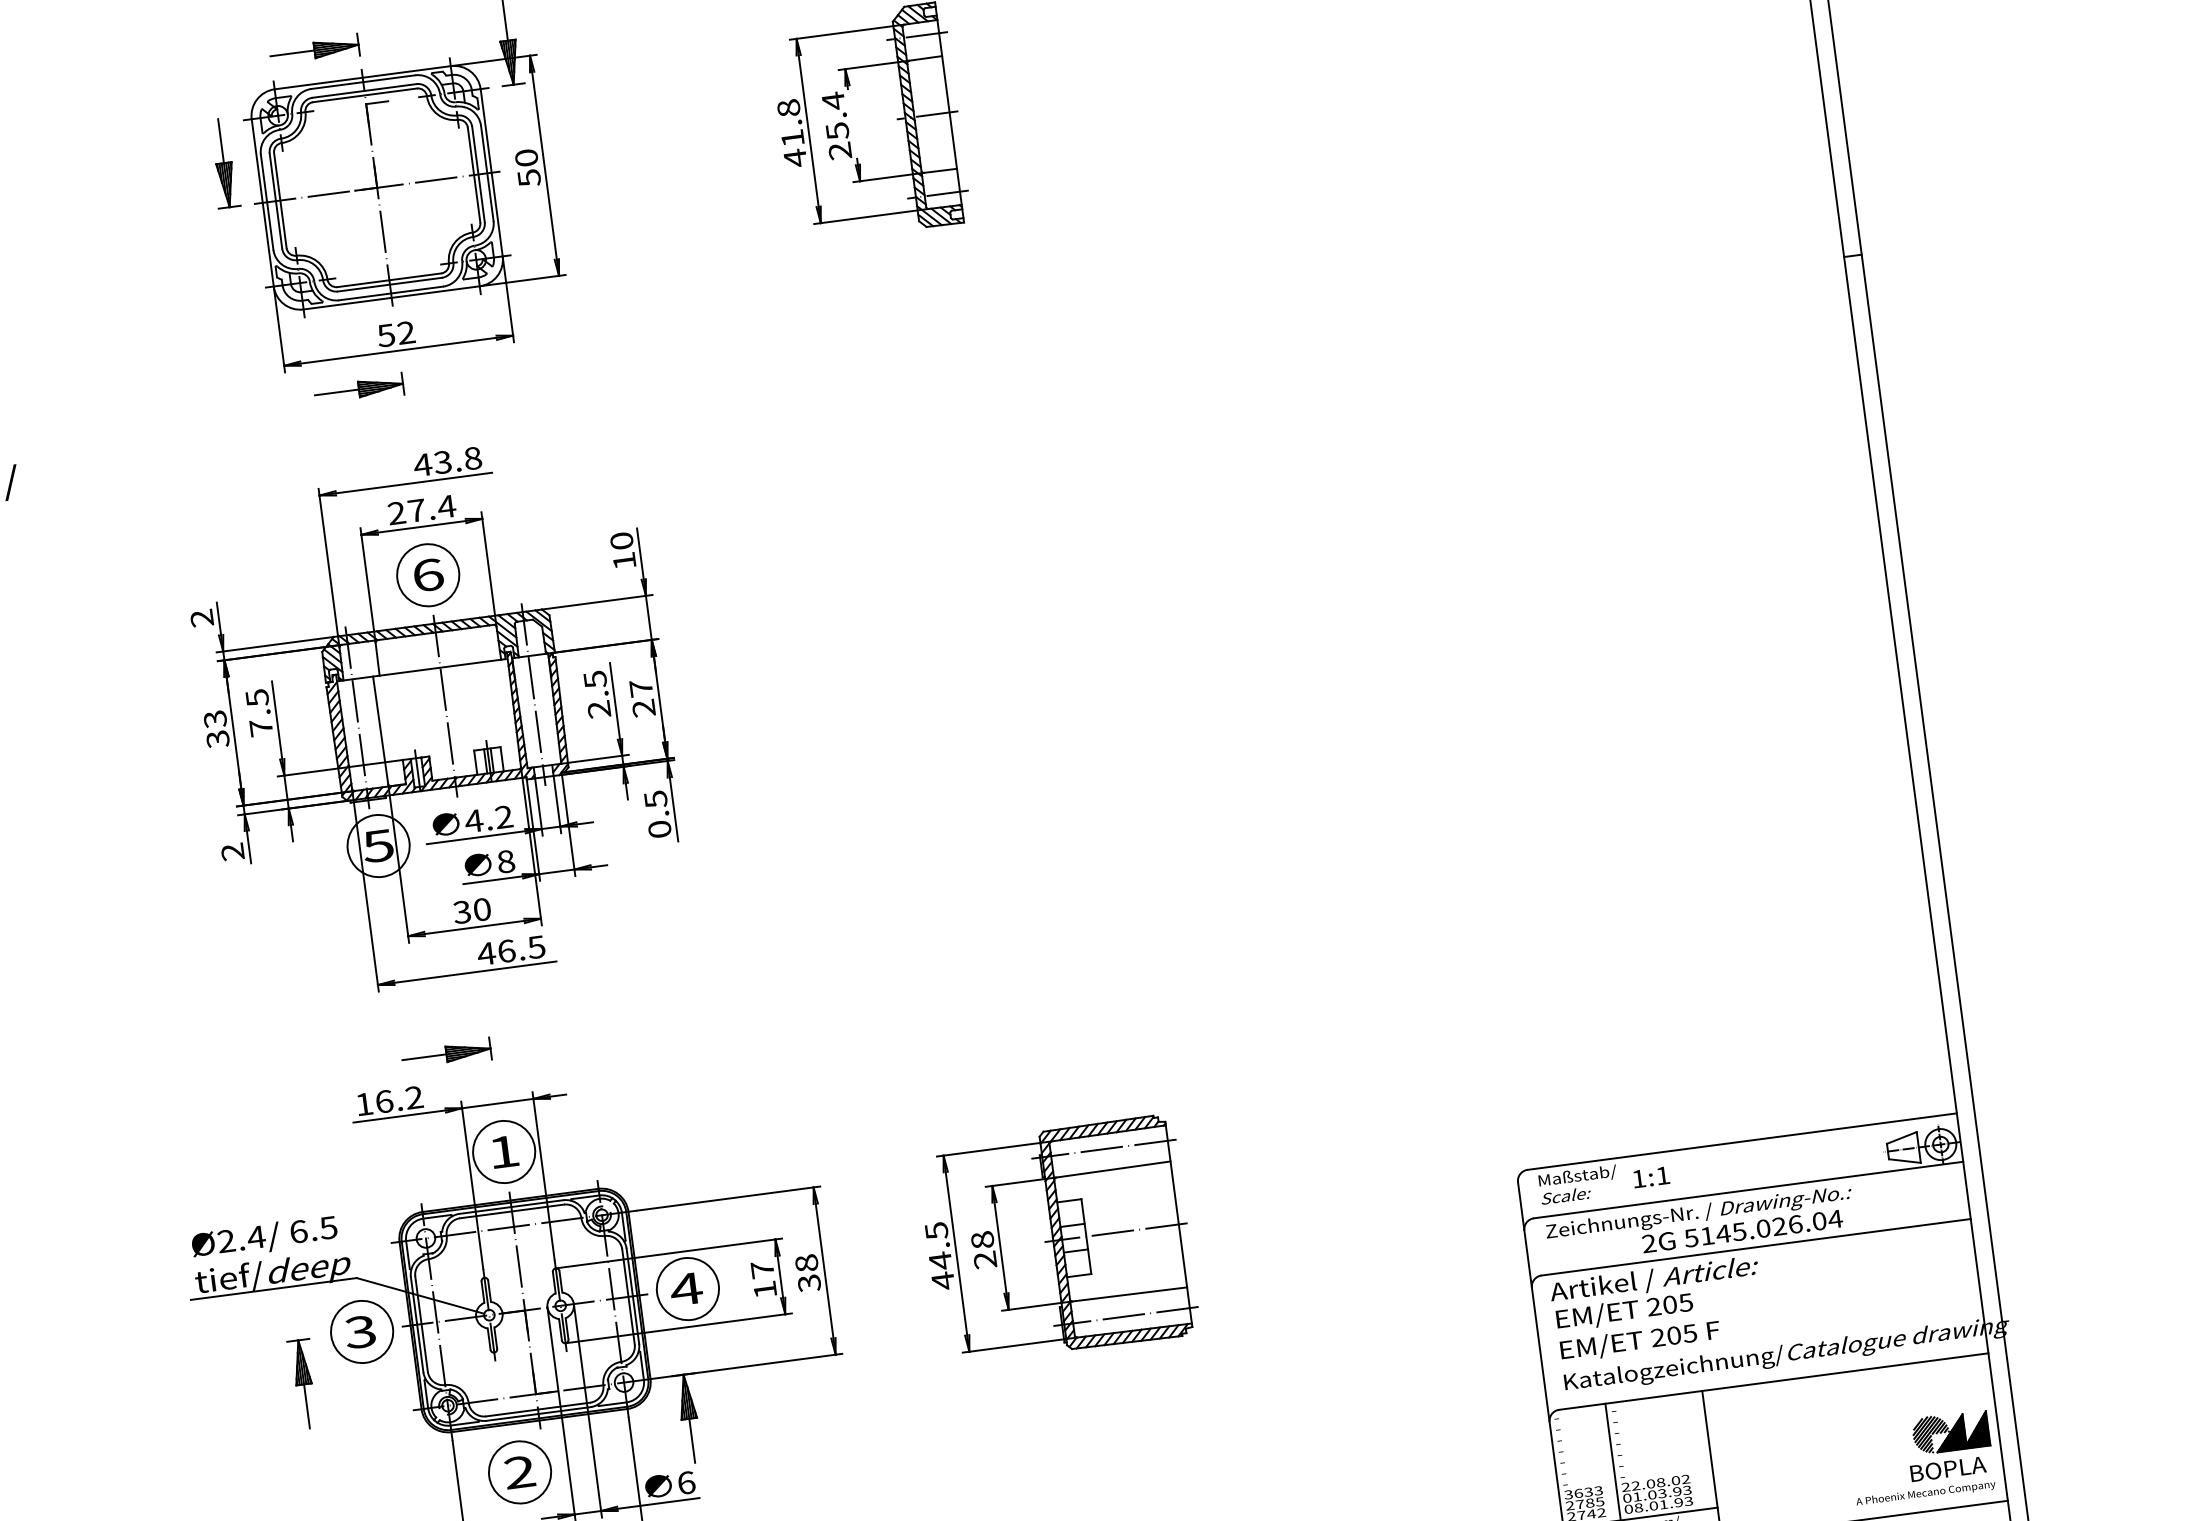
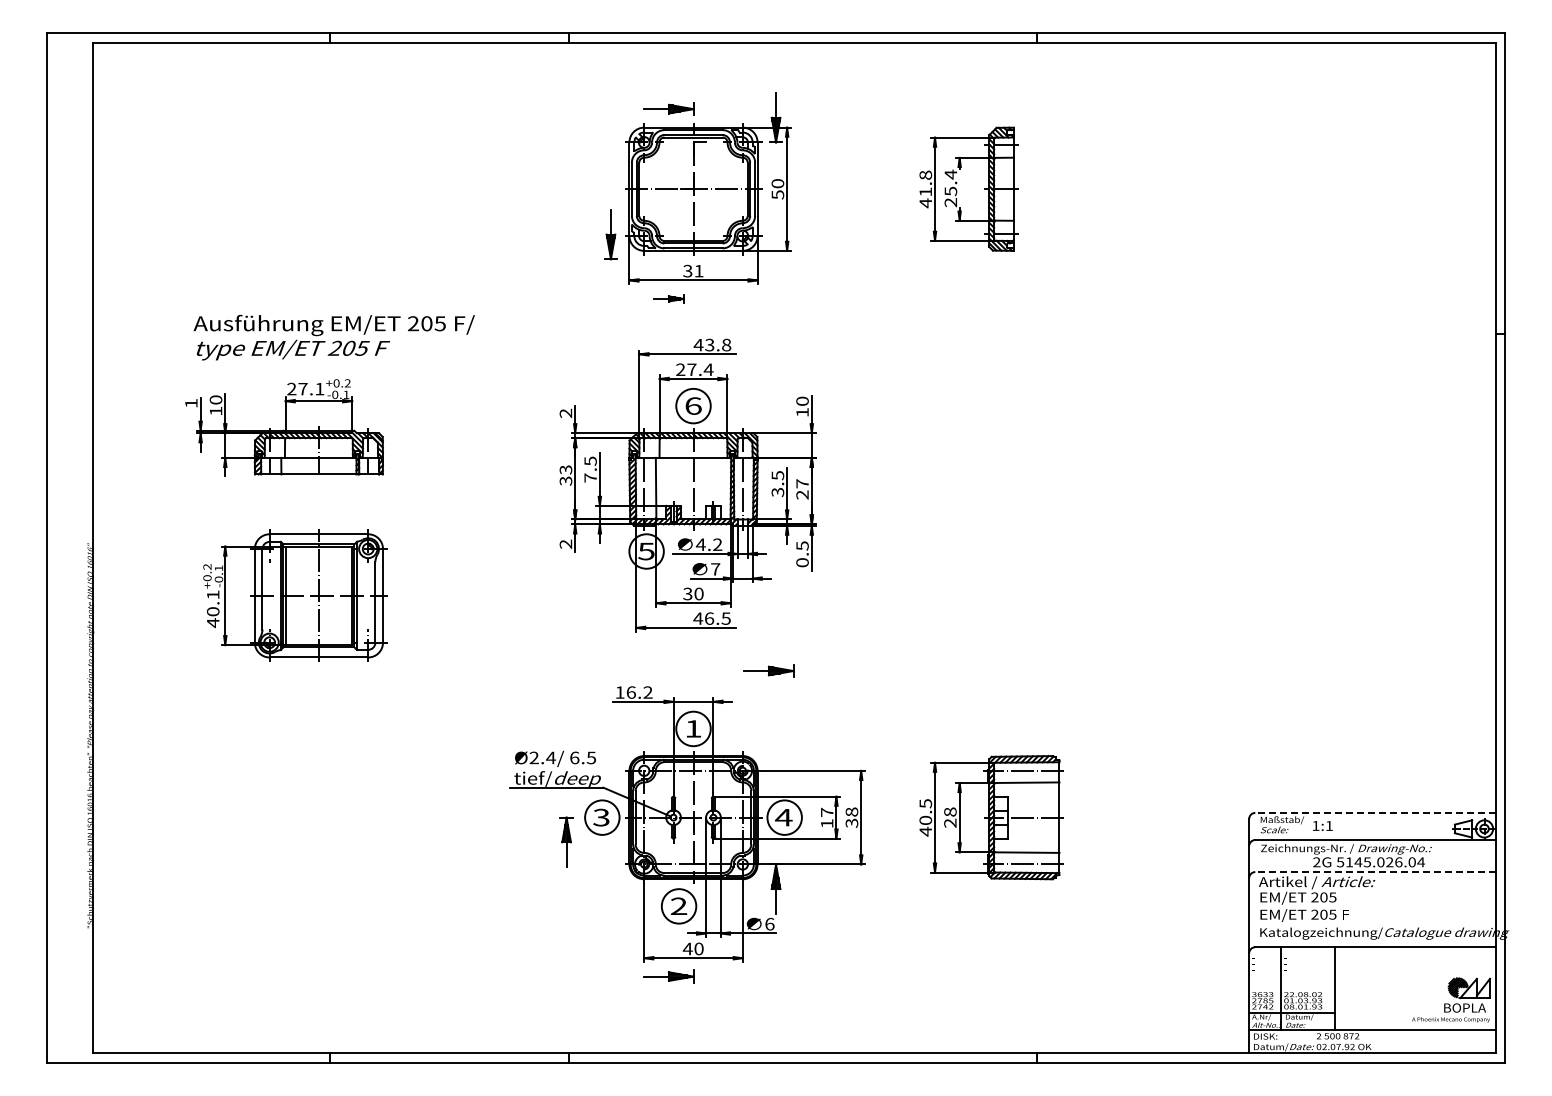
part: (223, 163) -> (610, 234), moved
text: (396, 332) -> (693, 270), 52 -> 31
part: (358, 388) -> (668, 298), size x0.6
text: (600, 709) -> (778, 492), 2.5 -> 3.5
text: (505, 861) -> (715, 569), 8 -> 7
part: (445, 1053) -> (768, 670), moved
line: (1740, 1141) -> (1374, 812), solid -> dashed
line: (1754, 1248) -> (1374, 872), solid -> dashed
text: (940, 1261) -> (925, 820), 44.5 -> 40.5
hatch: (1960, 1432) -> (1474, 988), removed

